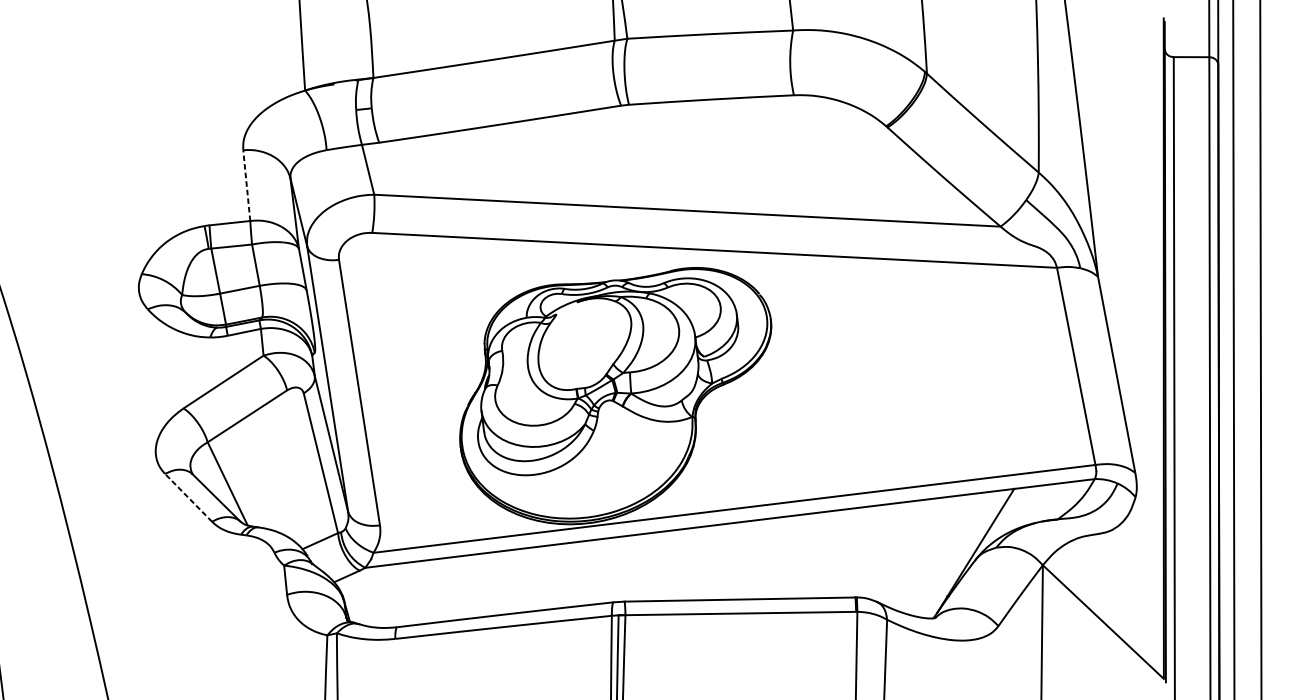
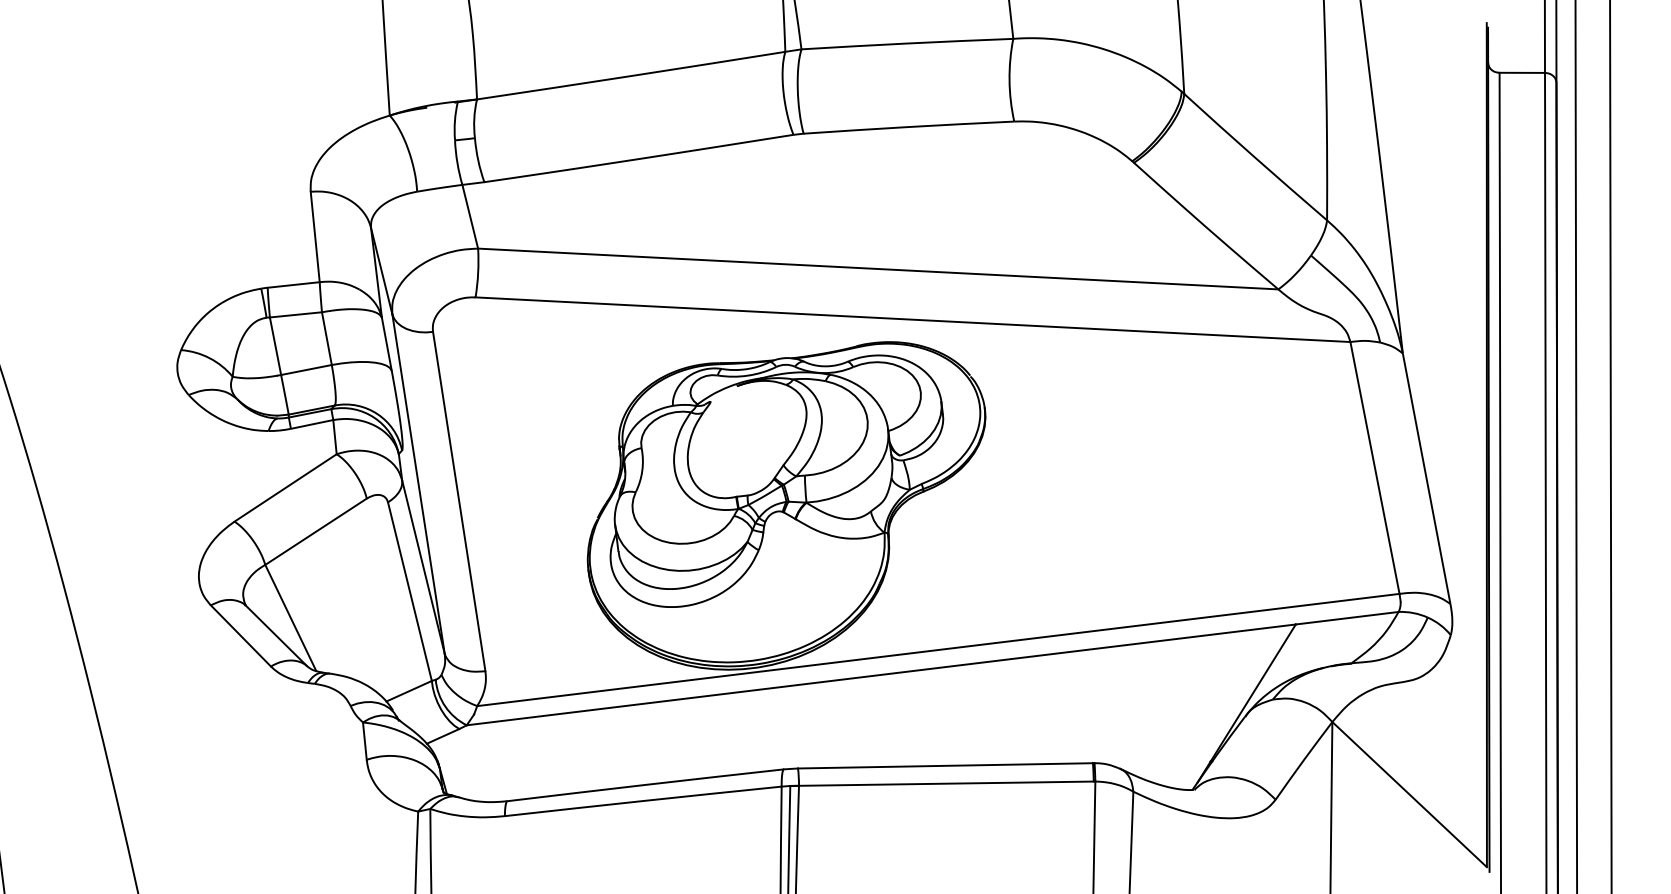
line: (246, 185) -> (315, 236), dashed -> solid
line: (188, 497) -> (240, 635), dashed -> solid

